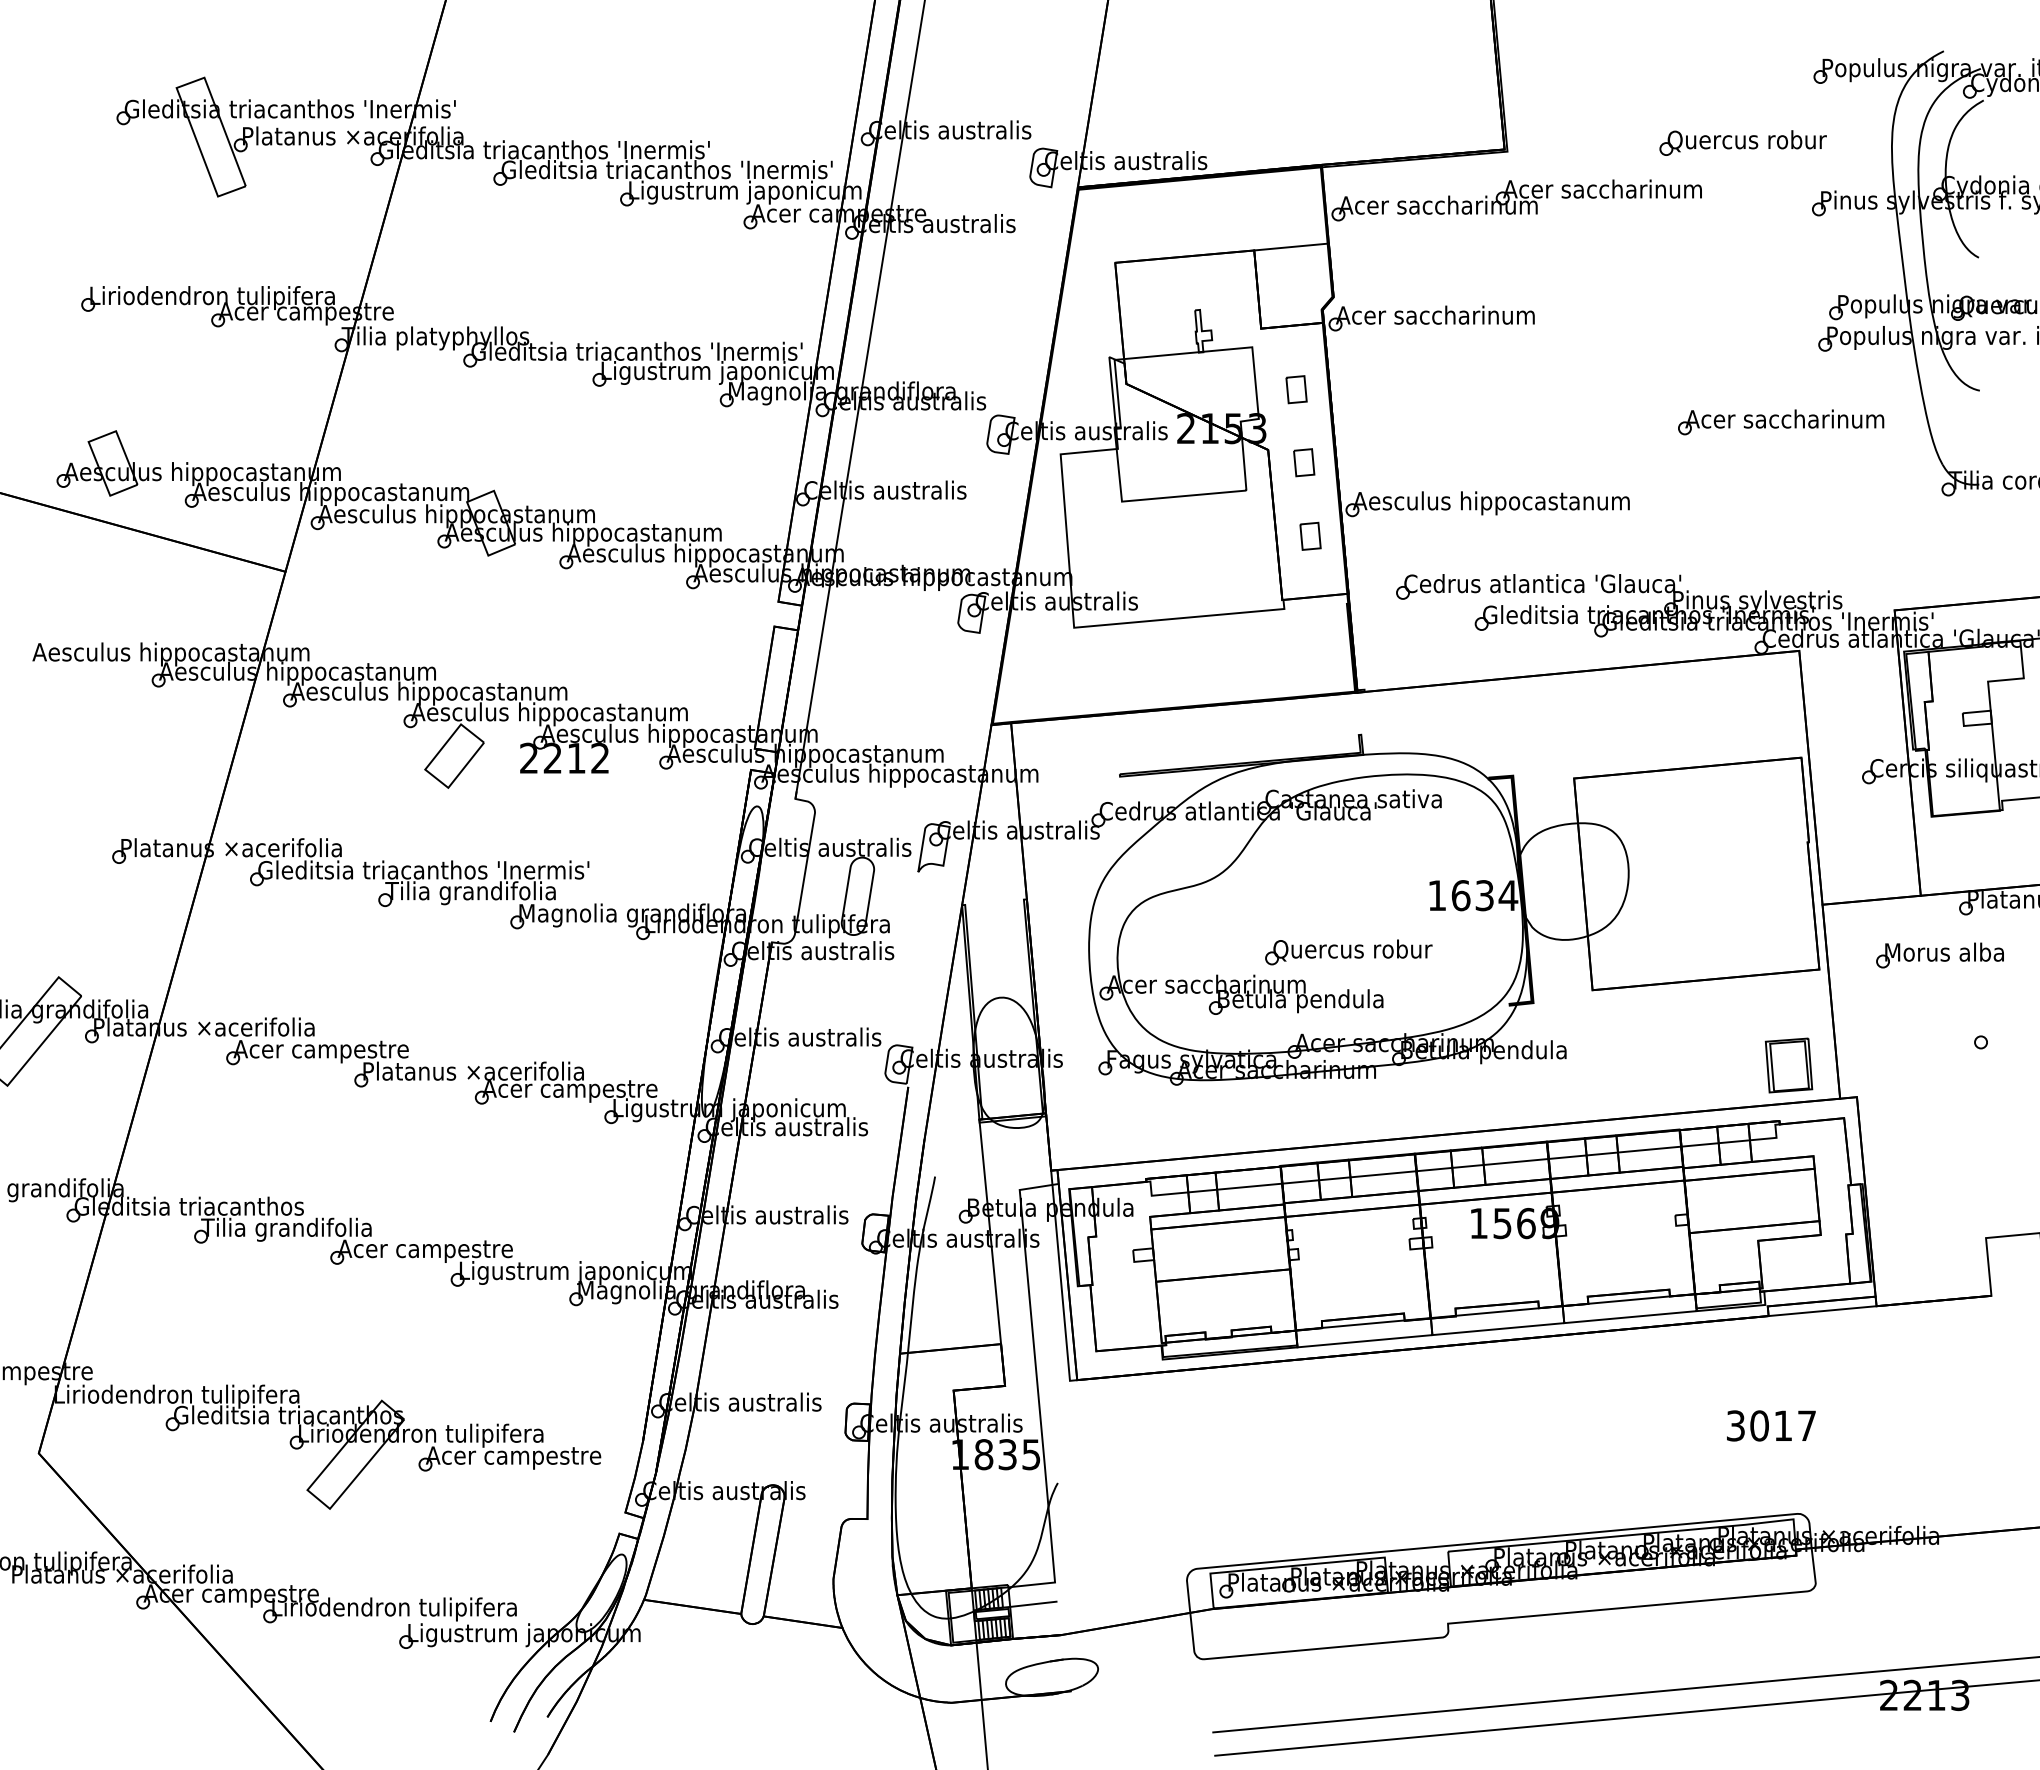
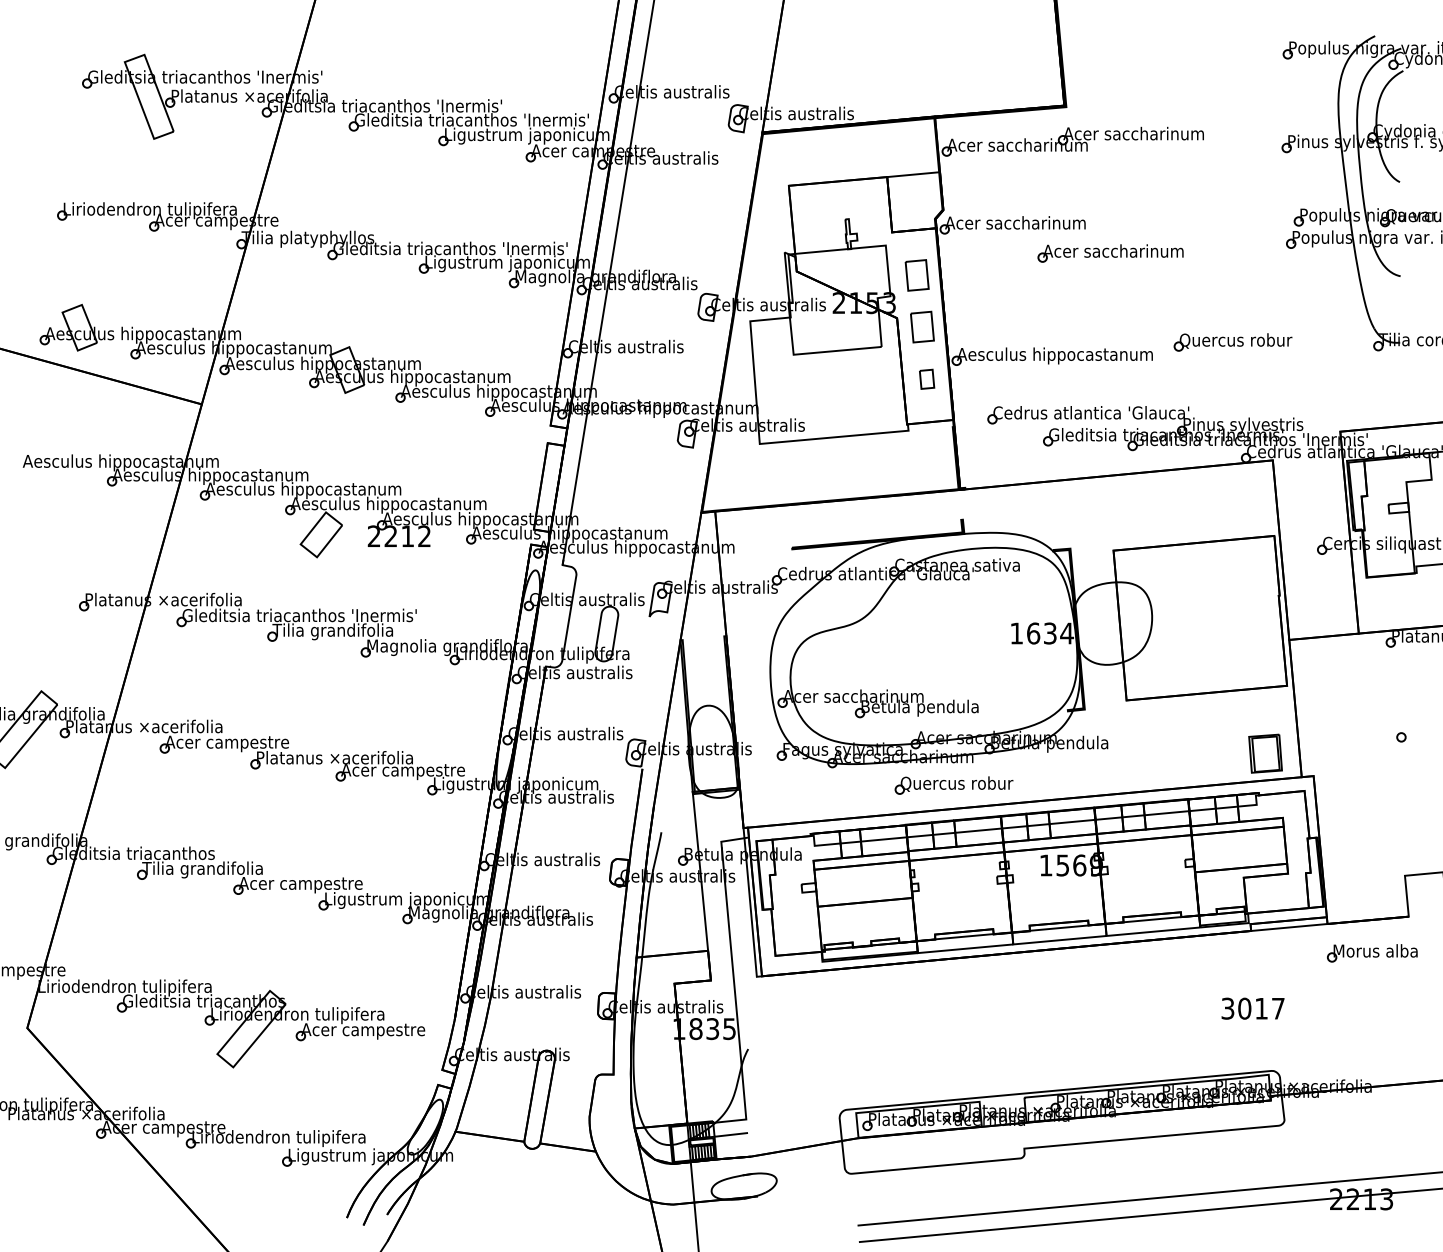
part: (1742, 142) -> (1232, 341), moved
part: (1296, 389) -> (917, 275), size x1.6
part: (1781, 422) -> (1110, 253), moved
part: (1304, 462) -> (922, 327), size x1.6
part: (1348, 952) -> (953, 785), moved
part: (1939, 955) -> (1372, 953), moved

